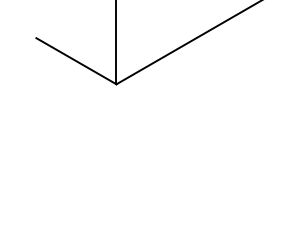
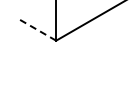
line: (75, 61) -> (36, 29), solid -> dashed

